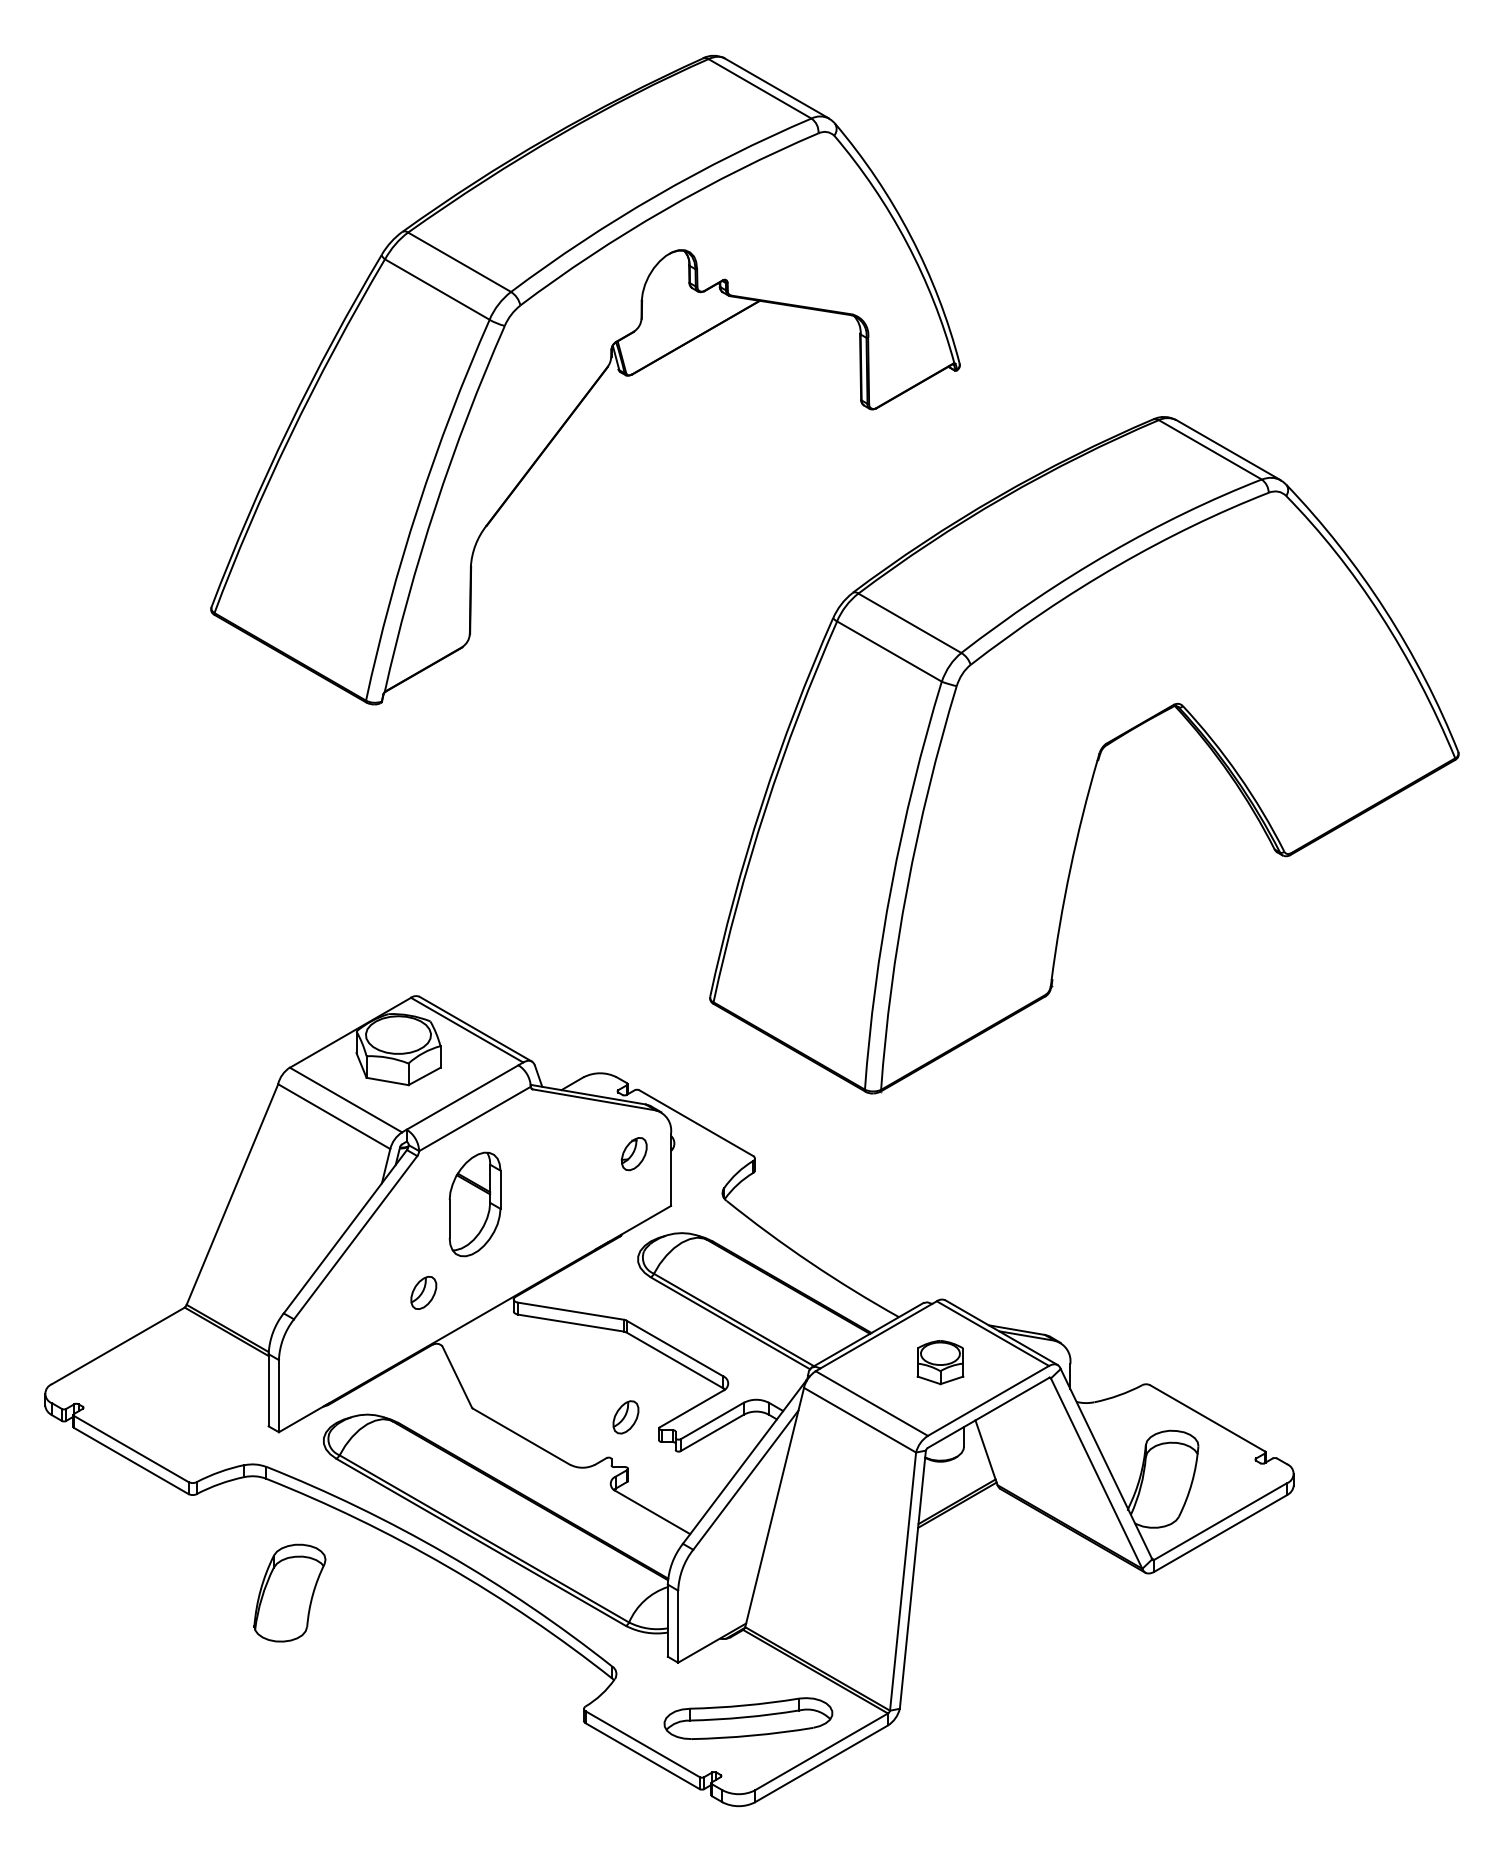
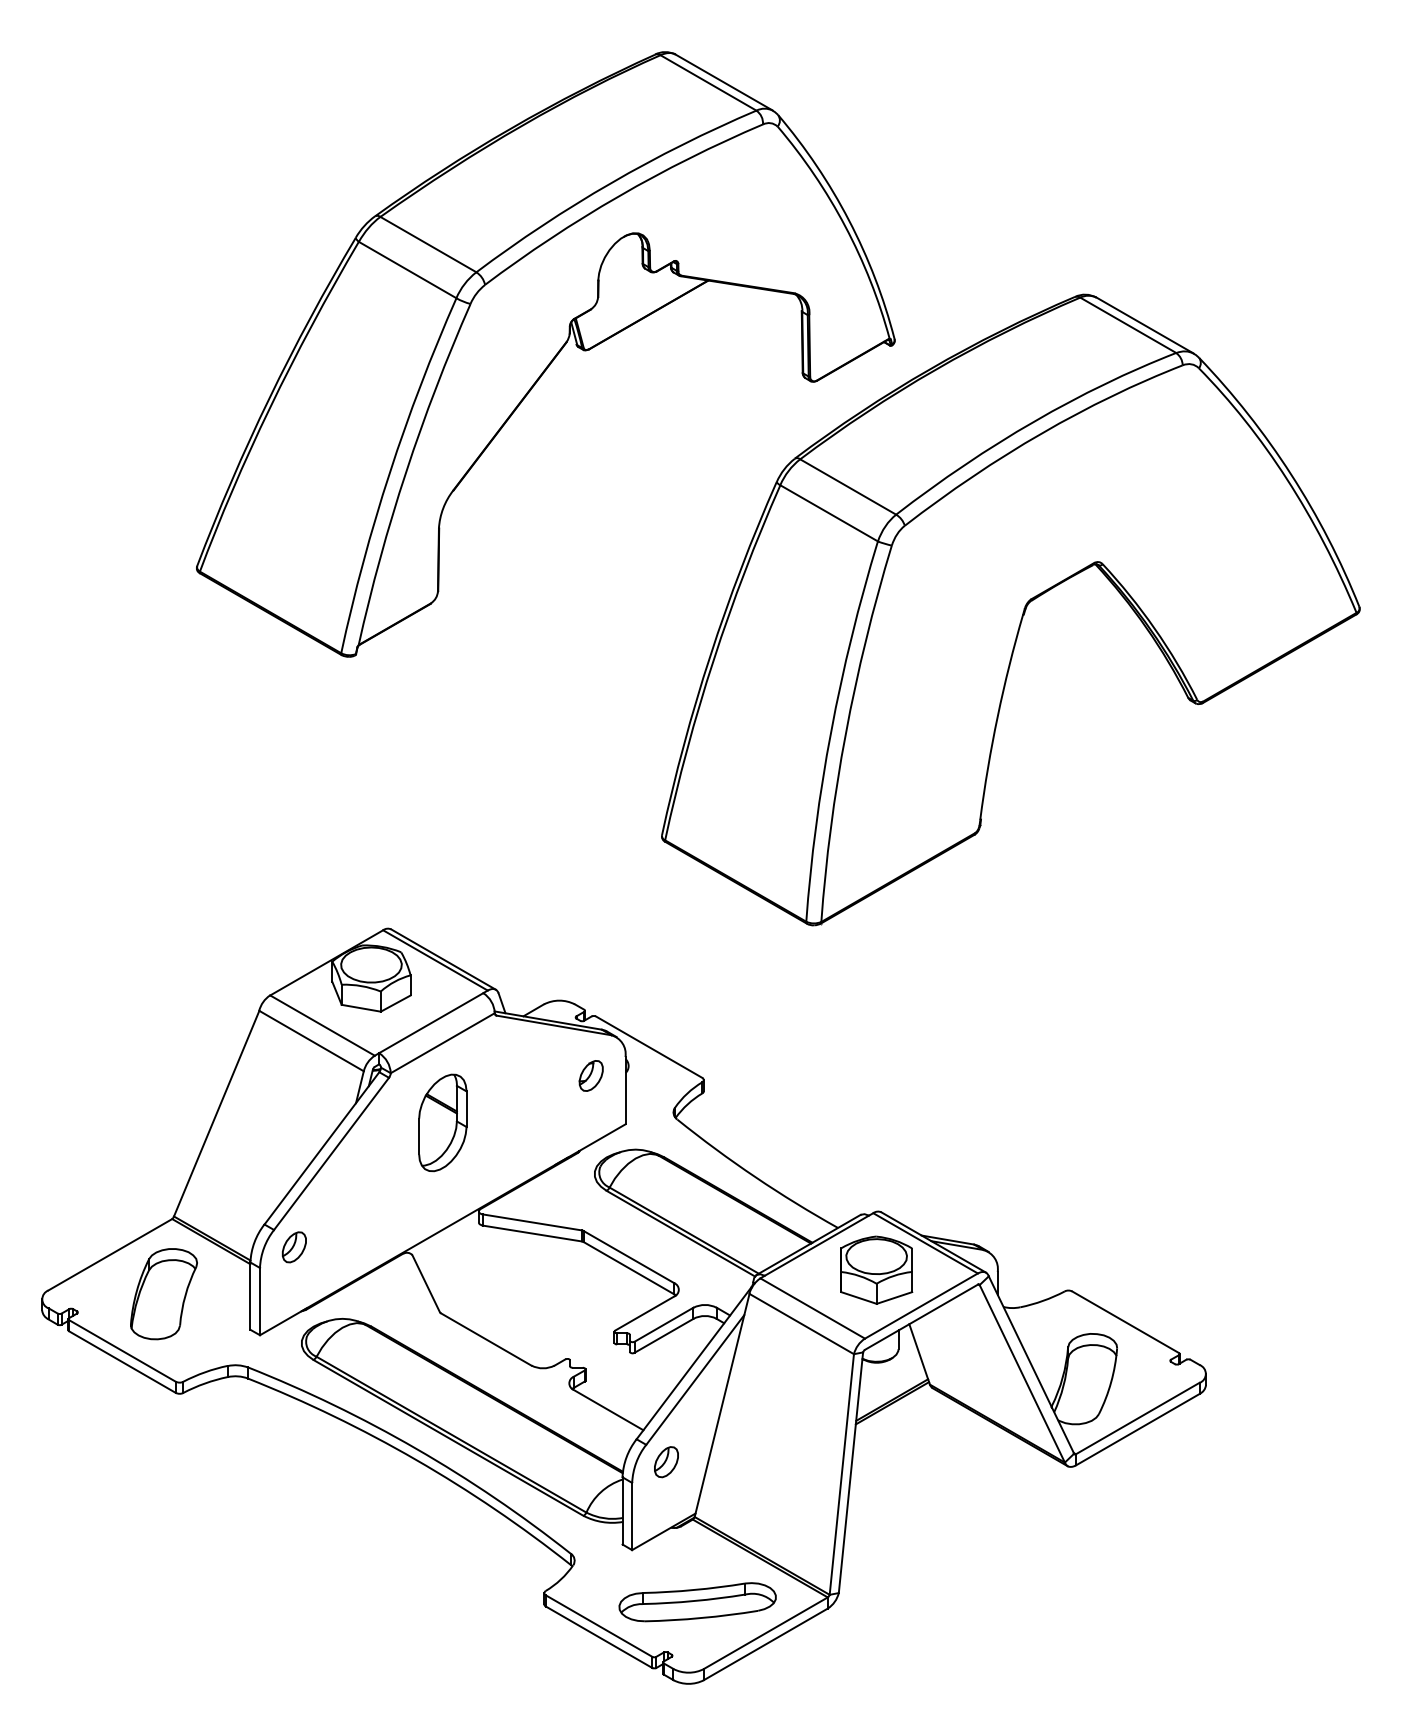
part: (1084, 755) -> (1010, 610), moved
part: (423, 1292) -> (294, 1246), moved
part: (940, 1362) -> (876, 1270), size x1.67
part: (625, 1417) -> (666, 1462), moved
part: (289, 1592) -> (163, 1293), moved

